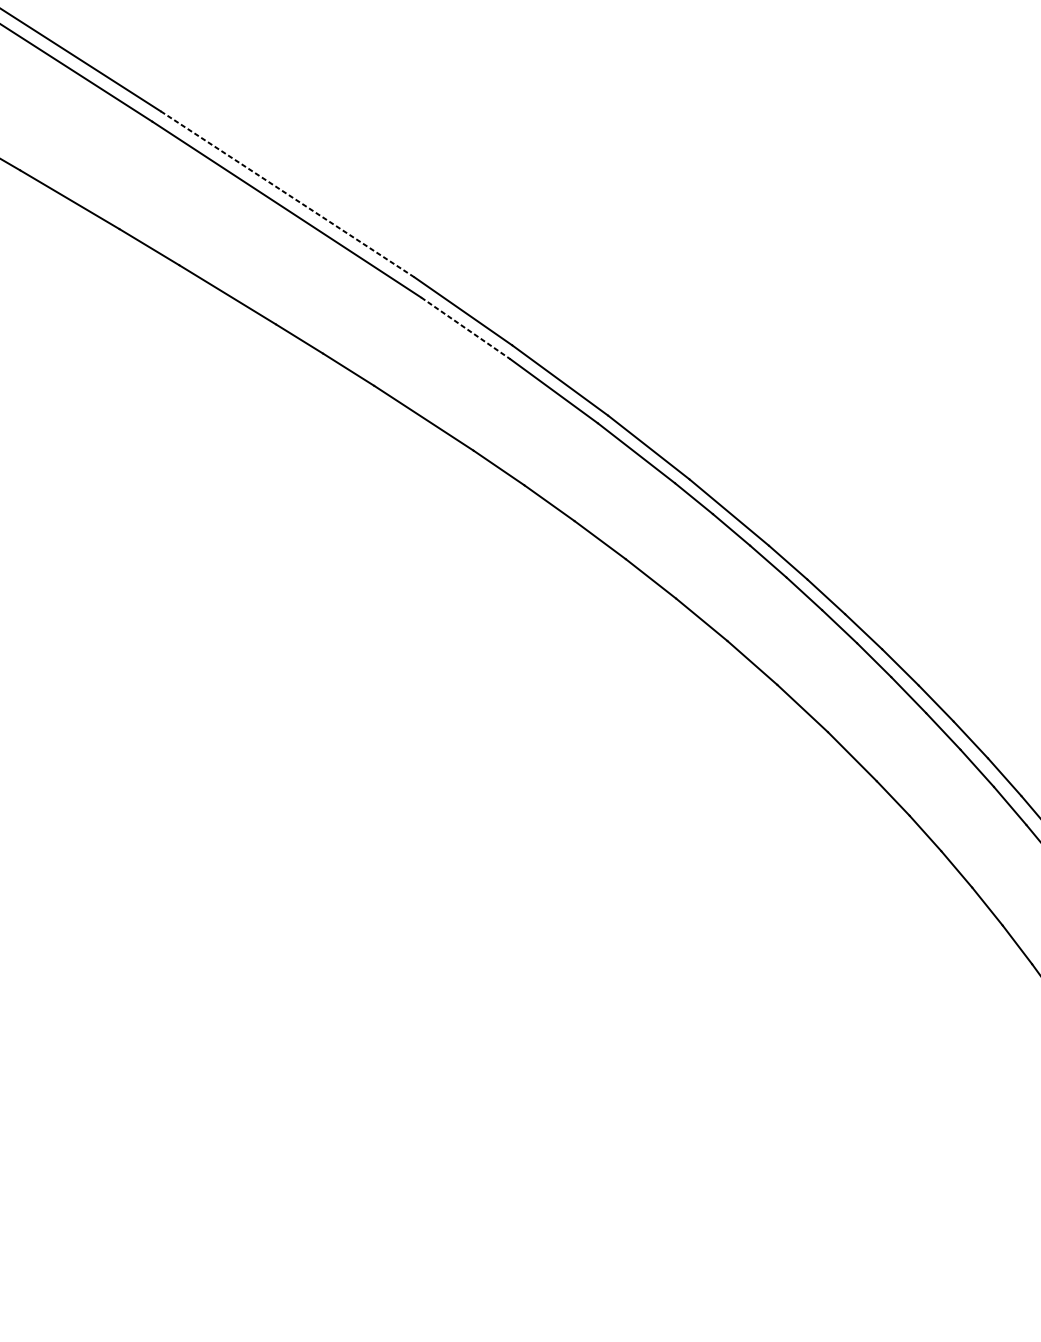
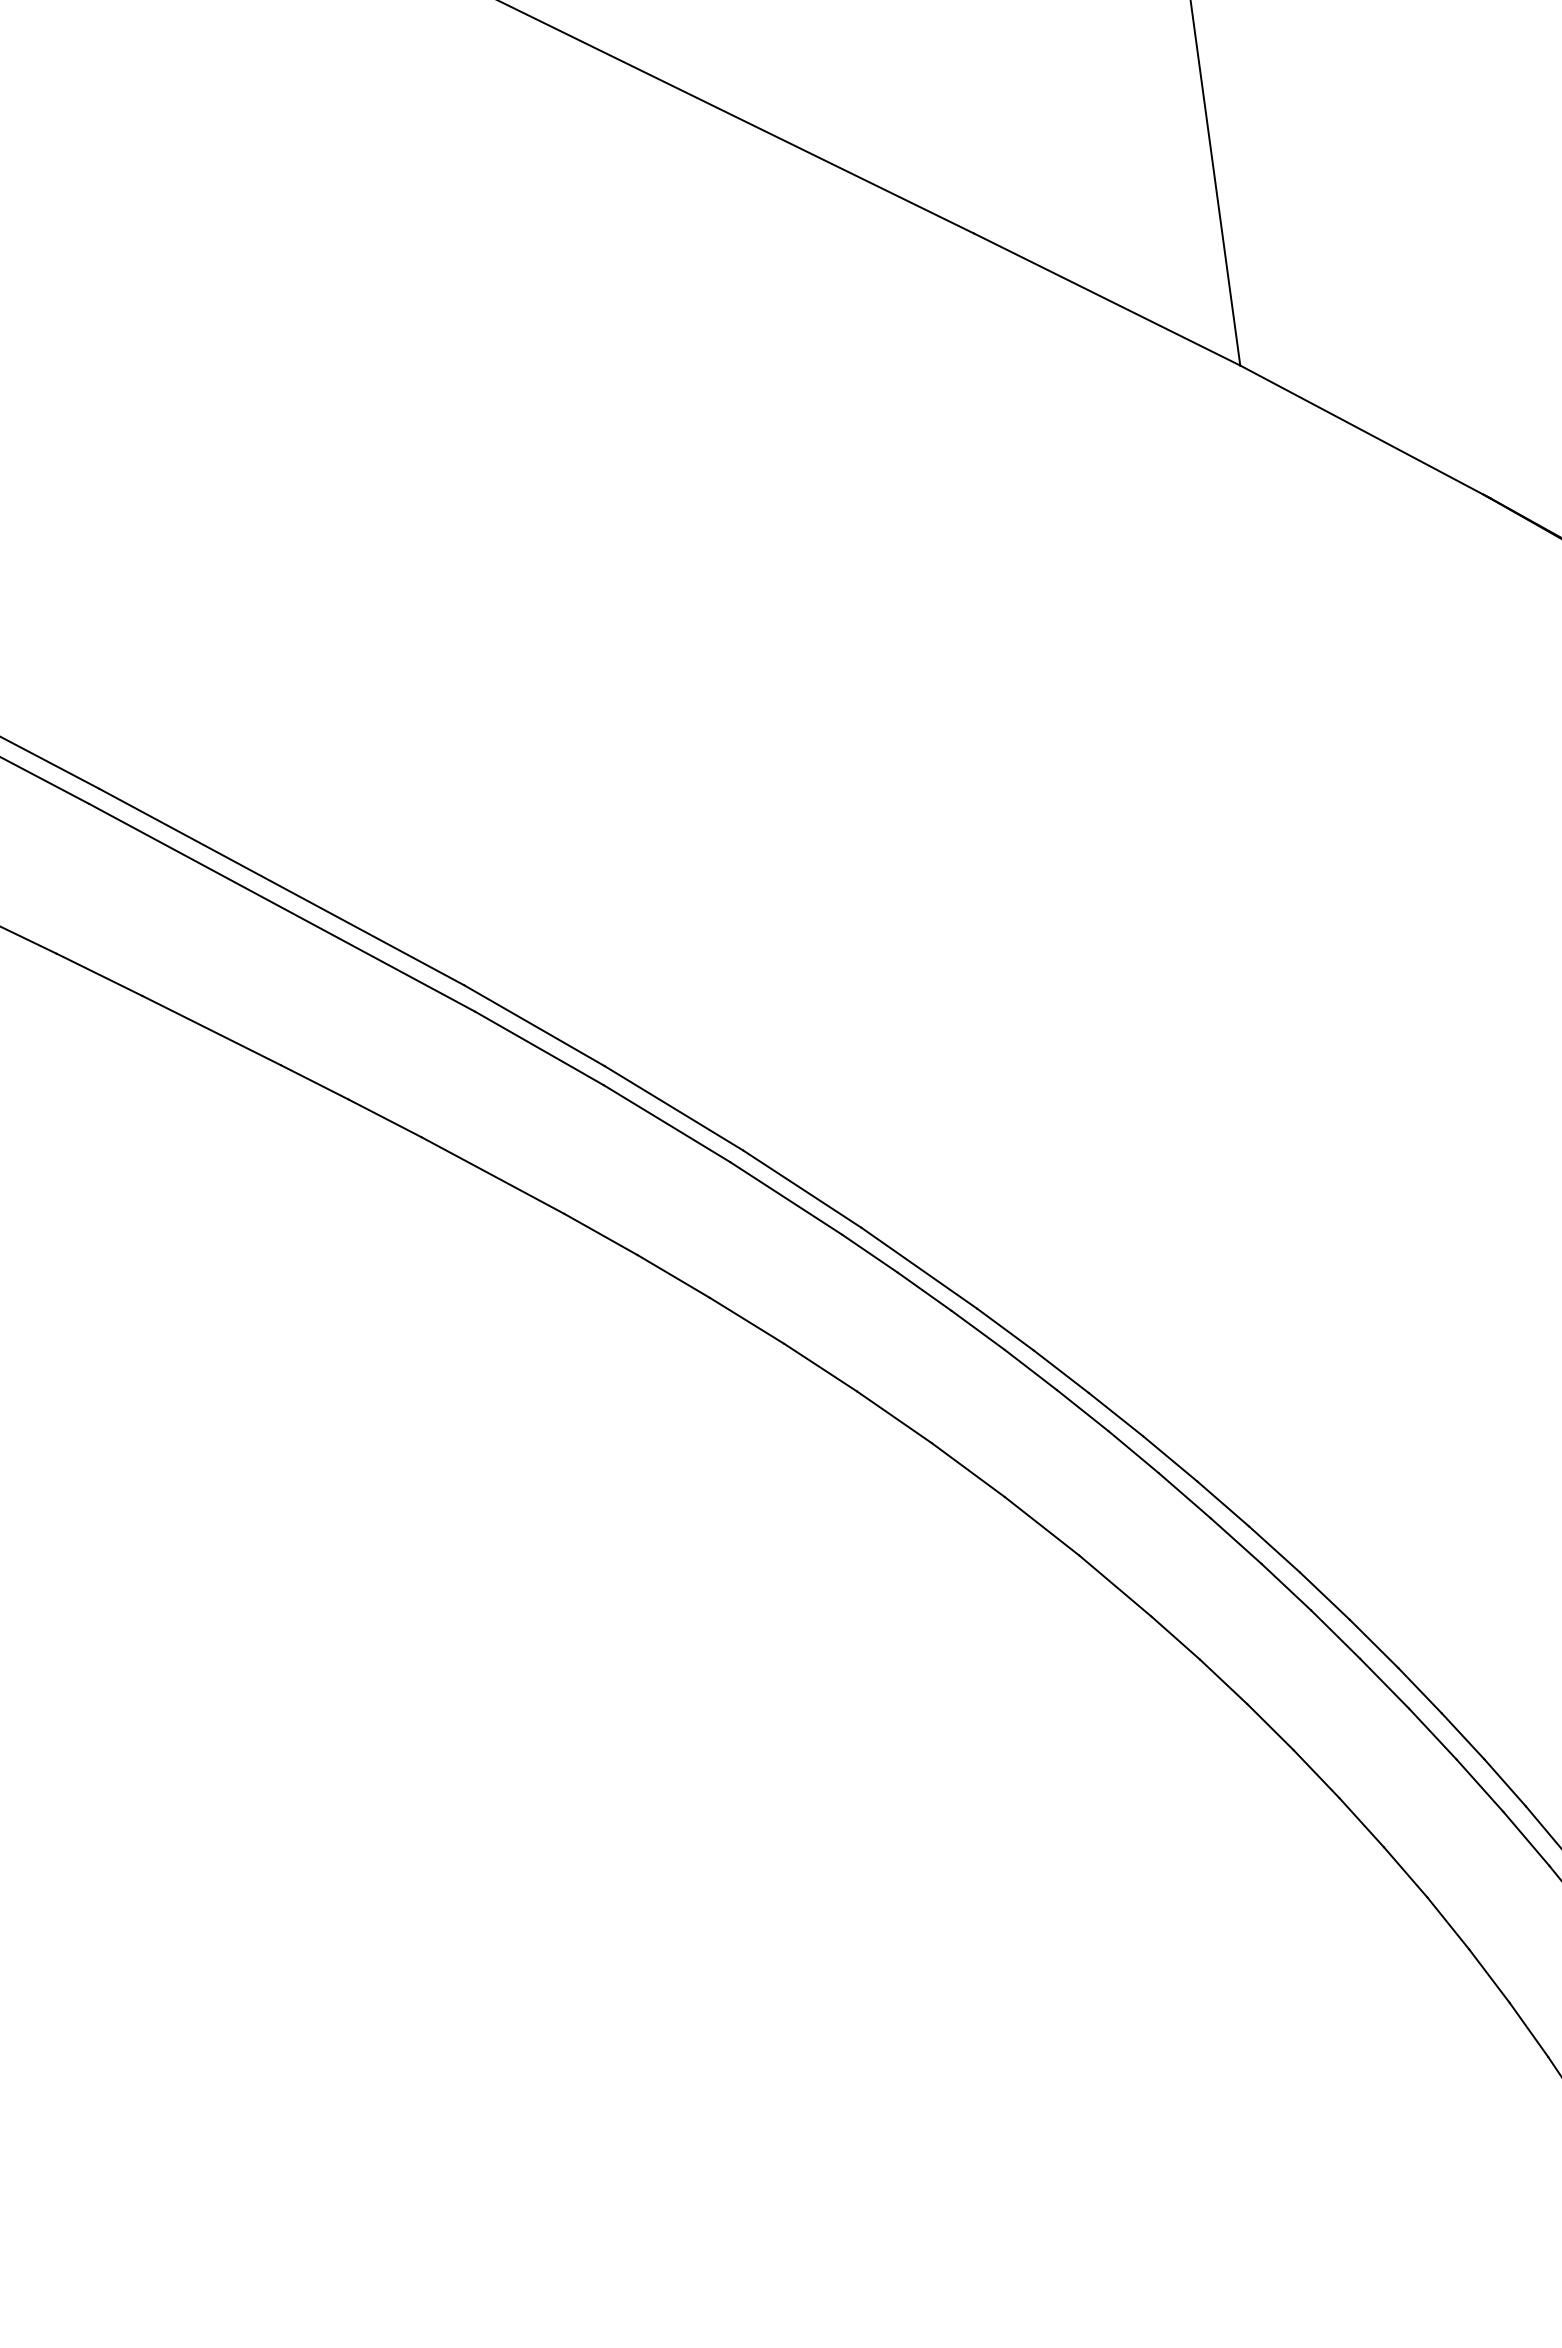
line: (288, 194) -> (282, 887), dashed -> solid
line: (465, 328) -> (539, 1048), dashed -> solid

